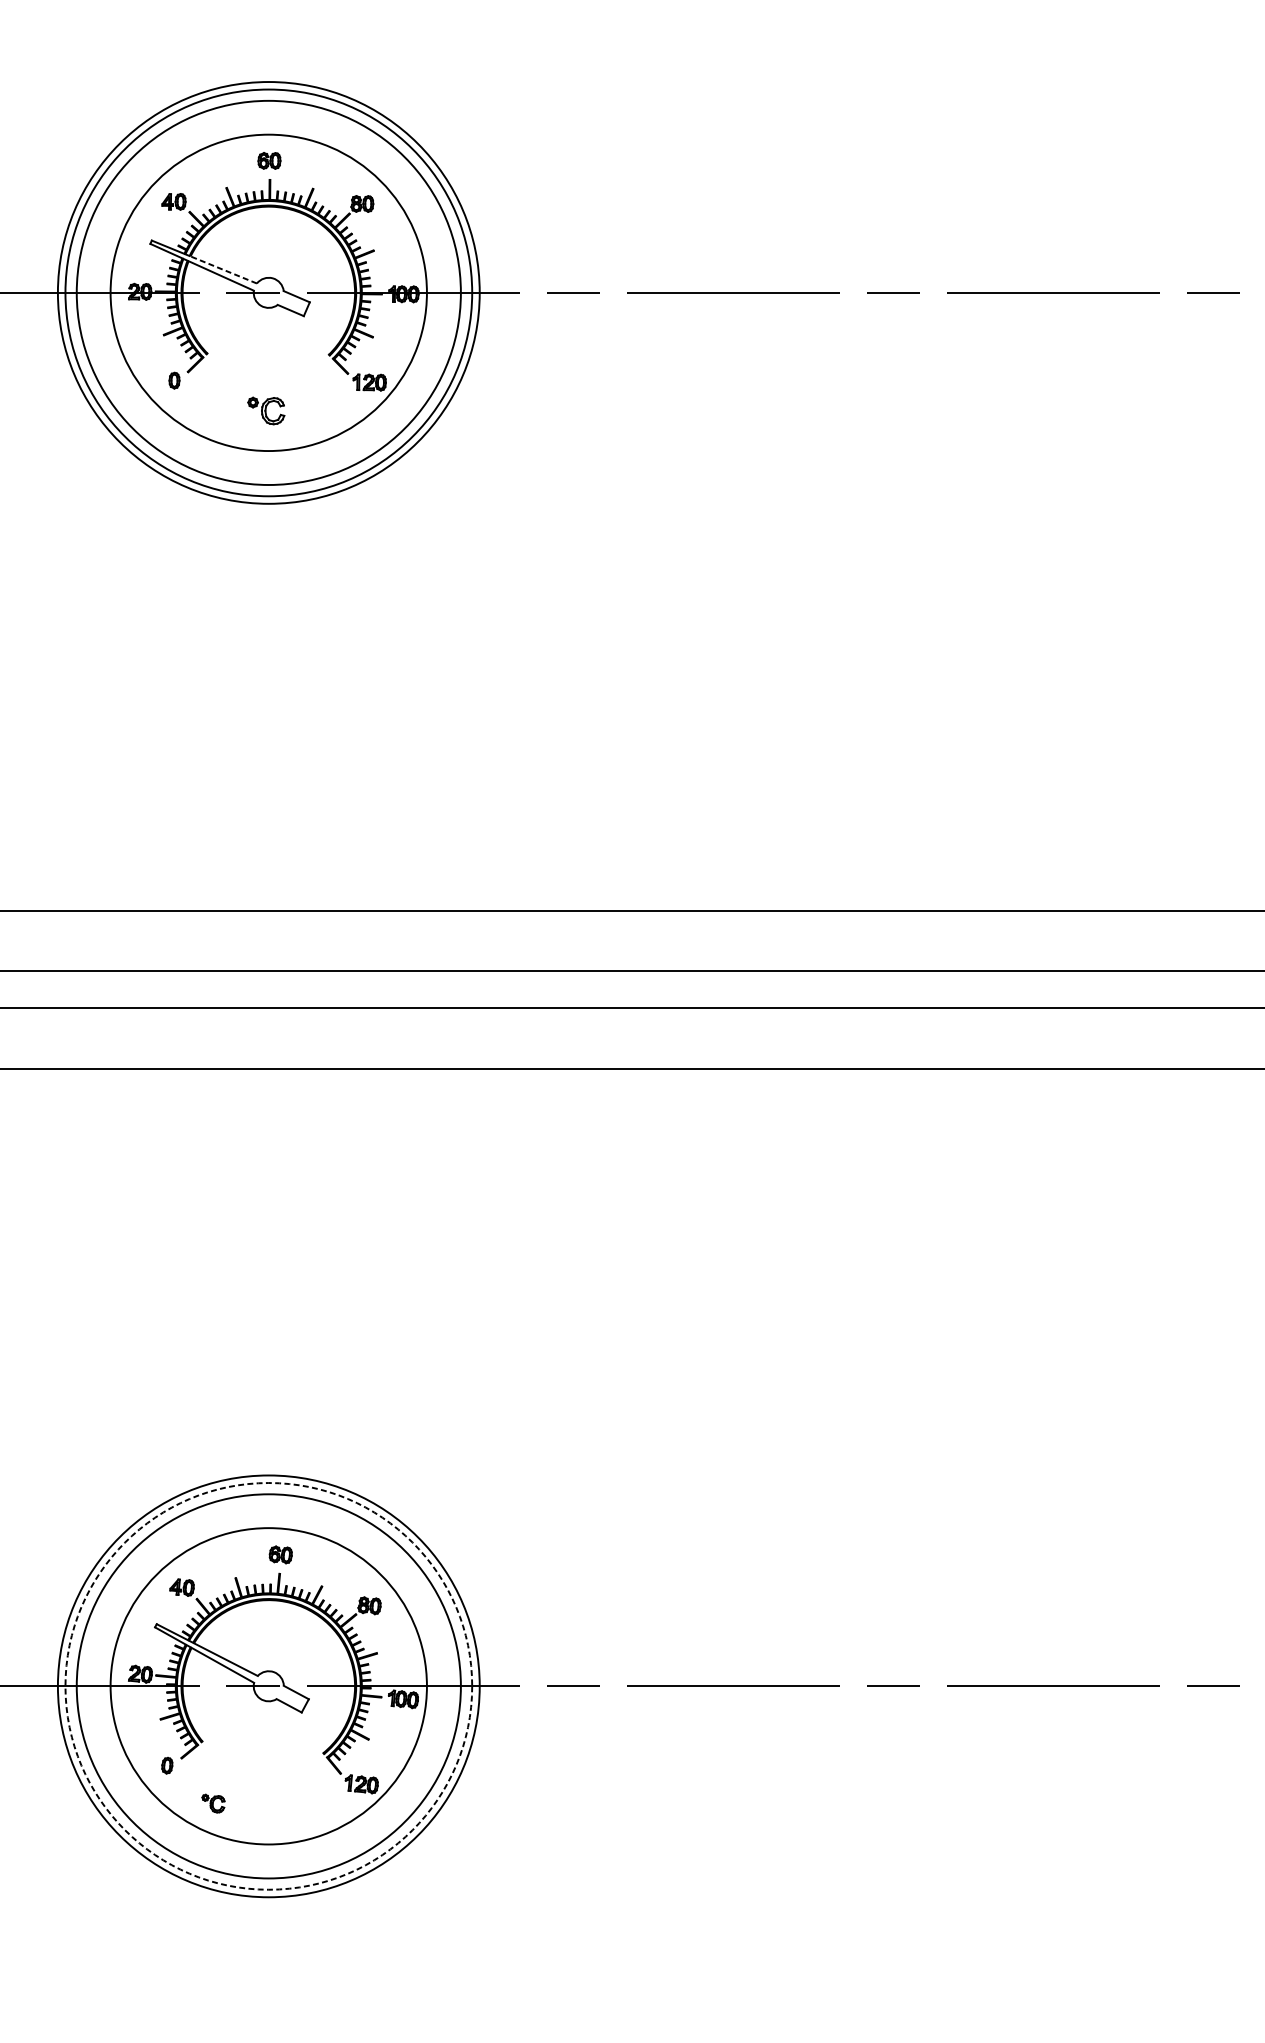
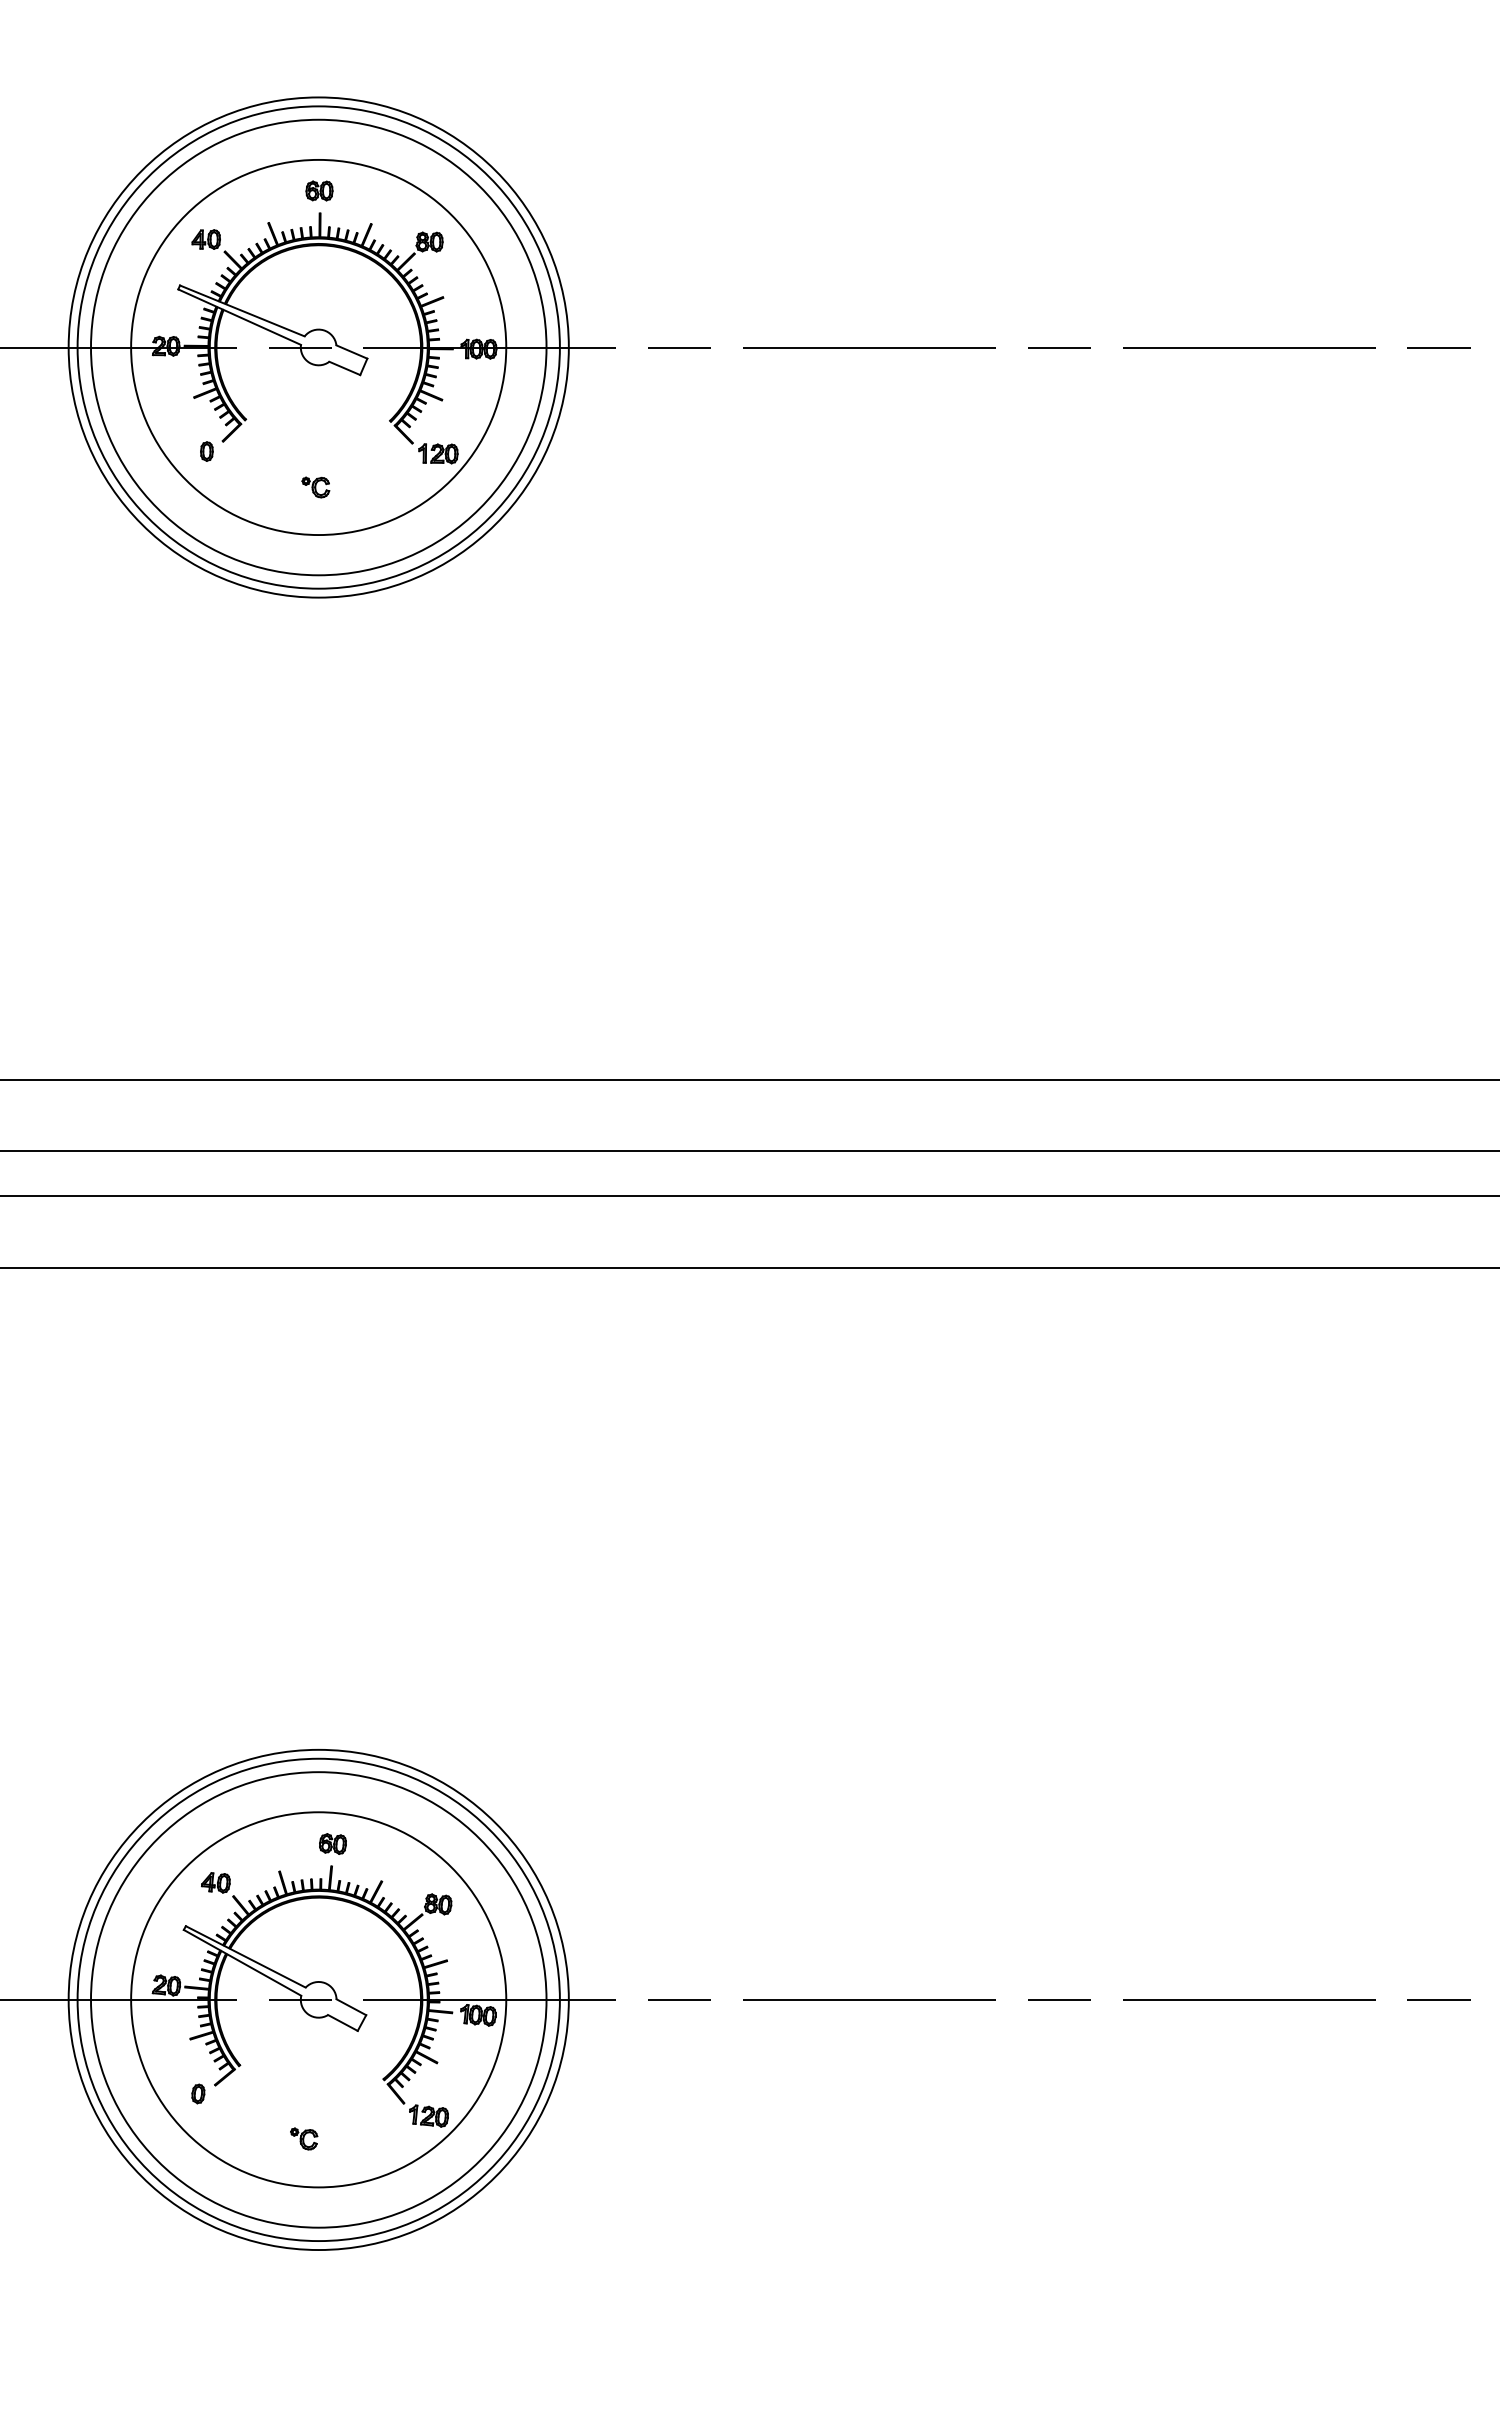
line: (223, 270) -> (264, 320), dashed -> solid
part: (266, 410) -> (315, 487), size x0.62
circle: (268, 1686) -> (318, 1999), dashed -> solid
part: (213, 1803) -> (304, 2138), moved

